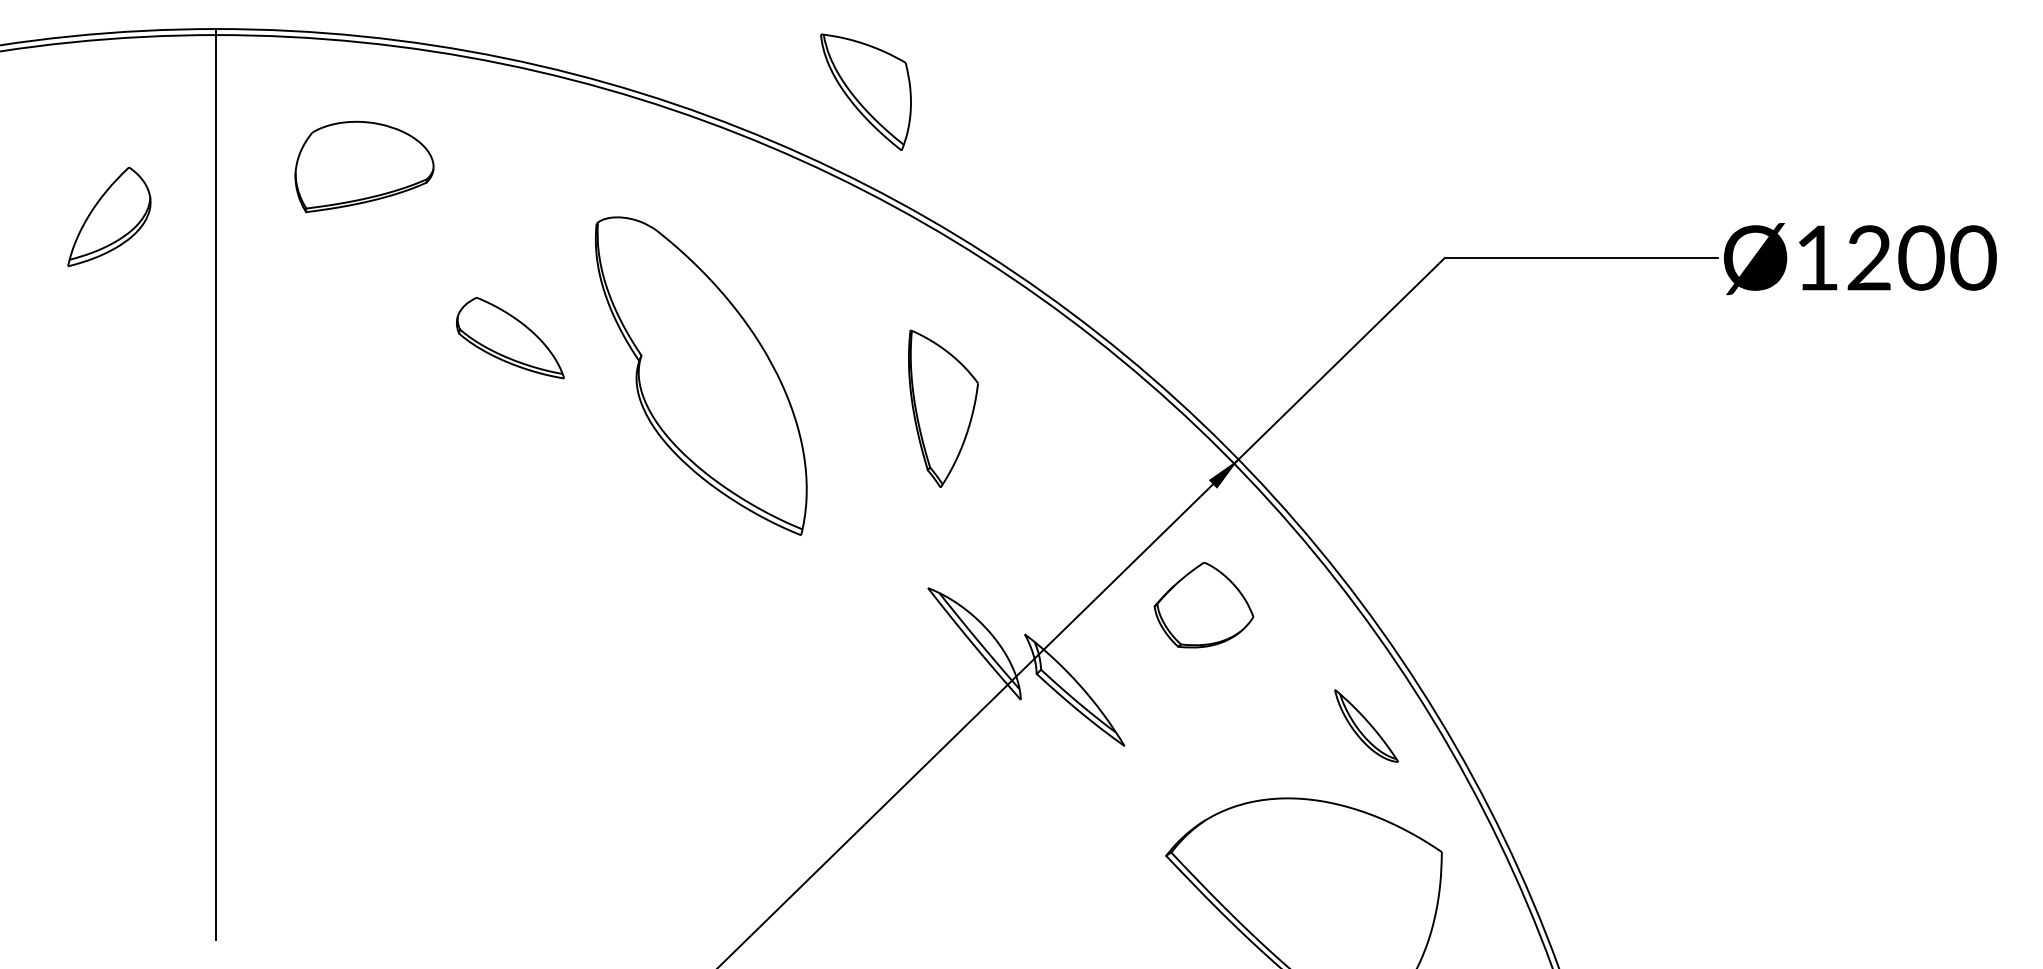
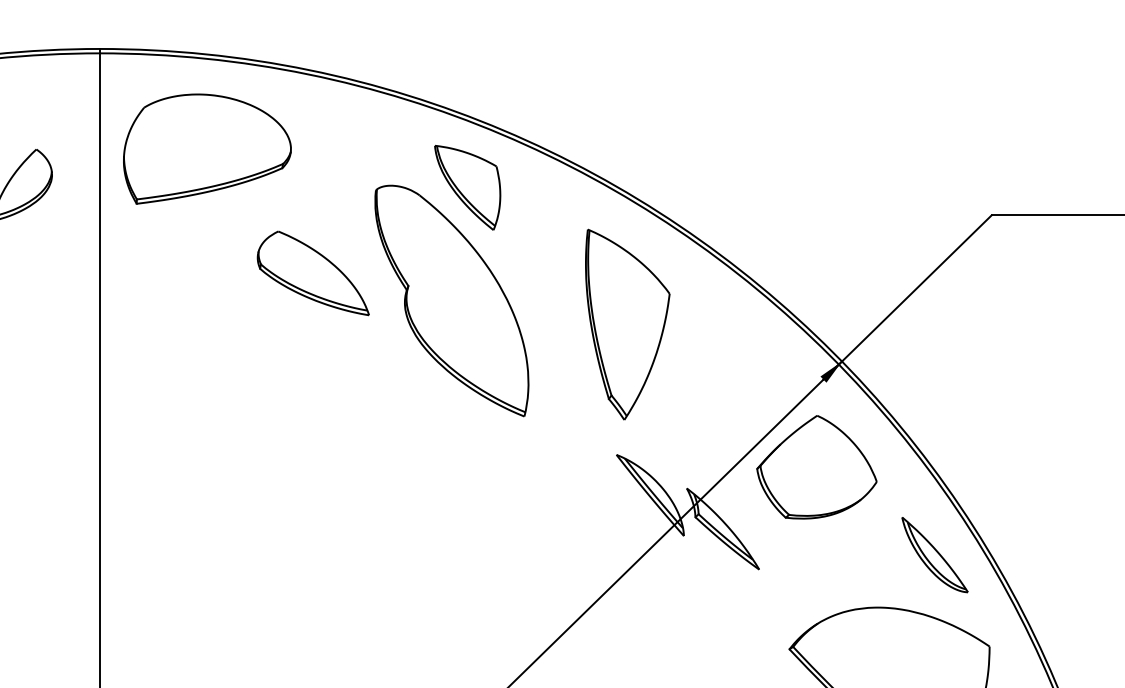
part: (865, 91) -> (467, 187), moved
part: (364, 166) -> (207, 148), size x1.67
part: (510, 337) -> (313, 272), size x1.43
part: (943, 408) -> (627, 324), size x1.67
part: (1203, 604) -> (816, 466), size x1.67
part: (1366, 725) -> (934, 554), size x1.43

